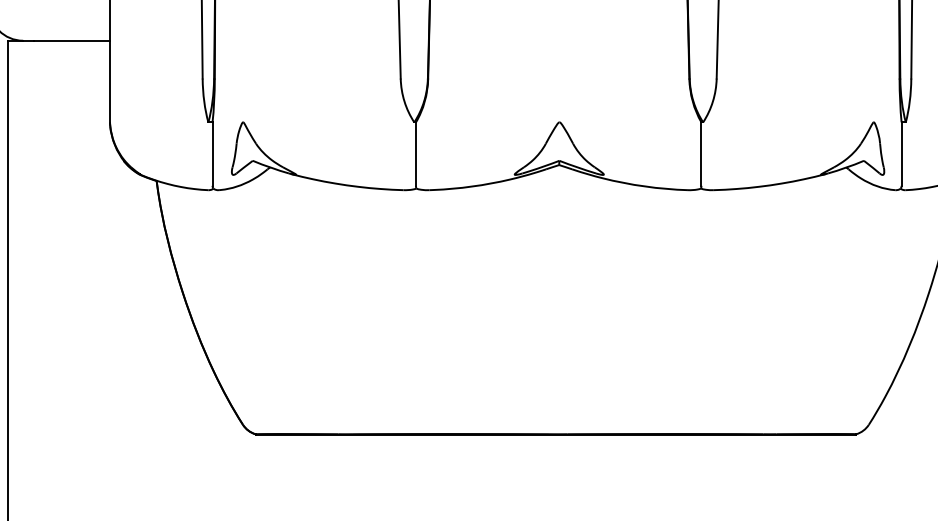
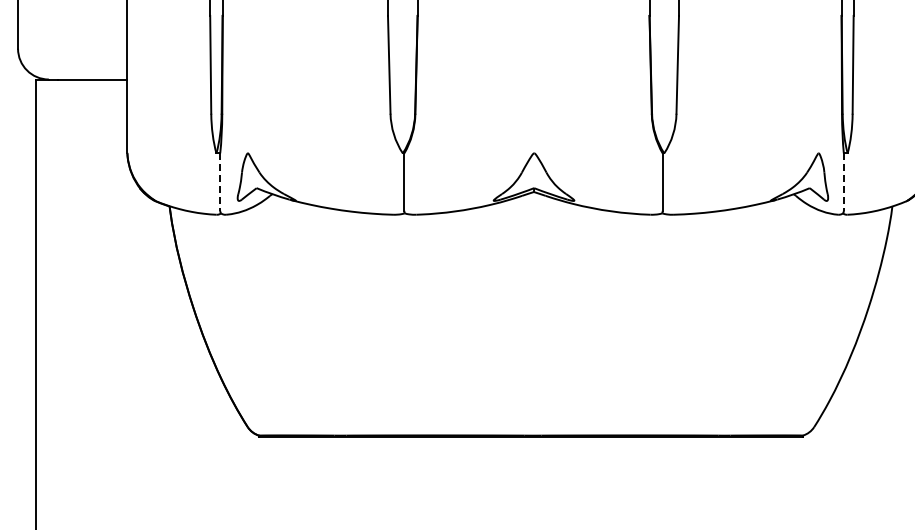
line: (212, 154) -> (220, 182), solid -> dashed
line: (901, 154) -> (843, 182), solid -> dashed

